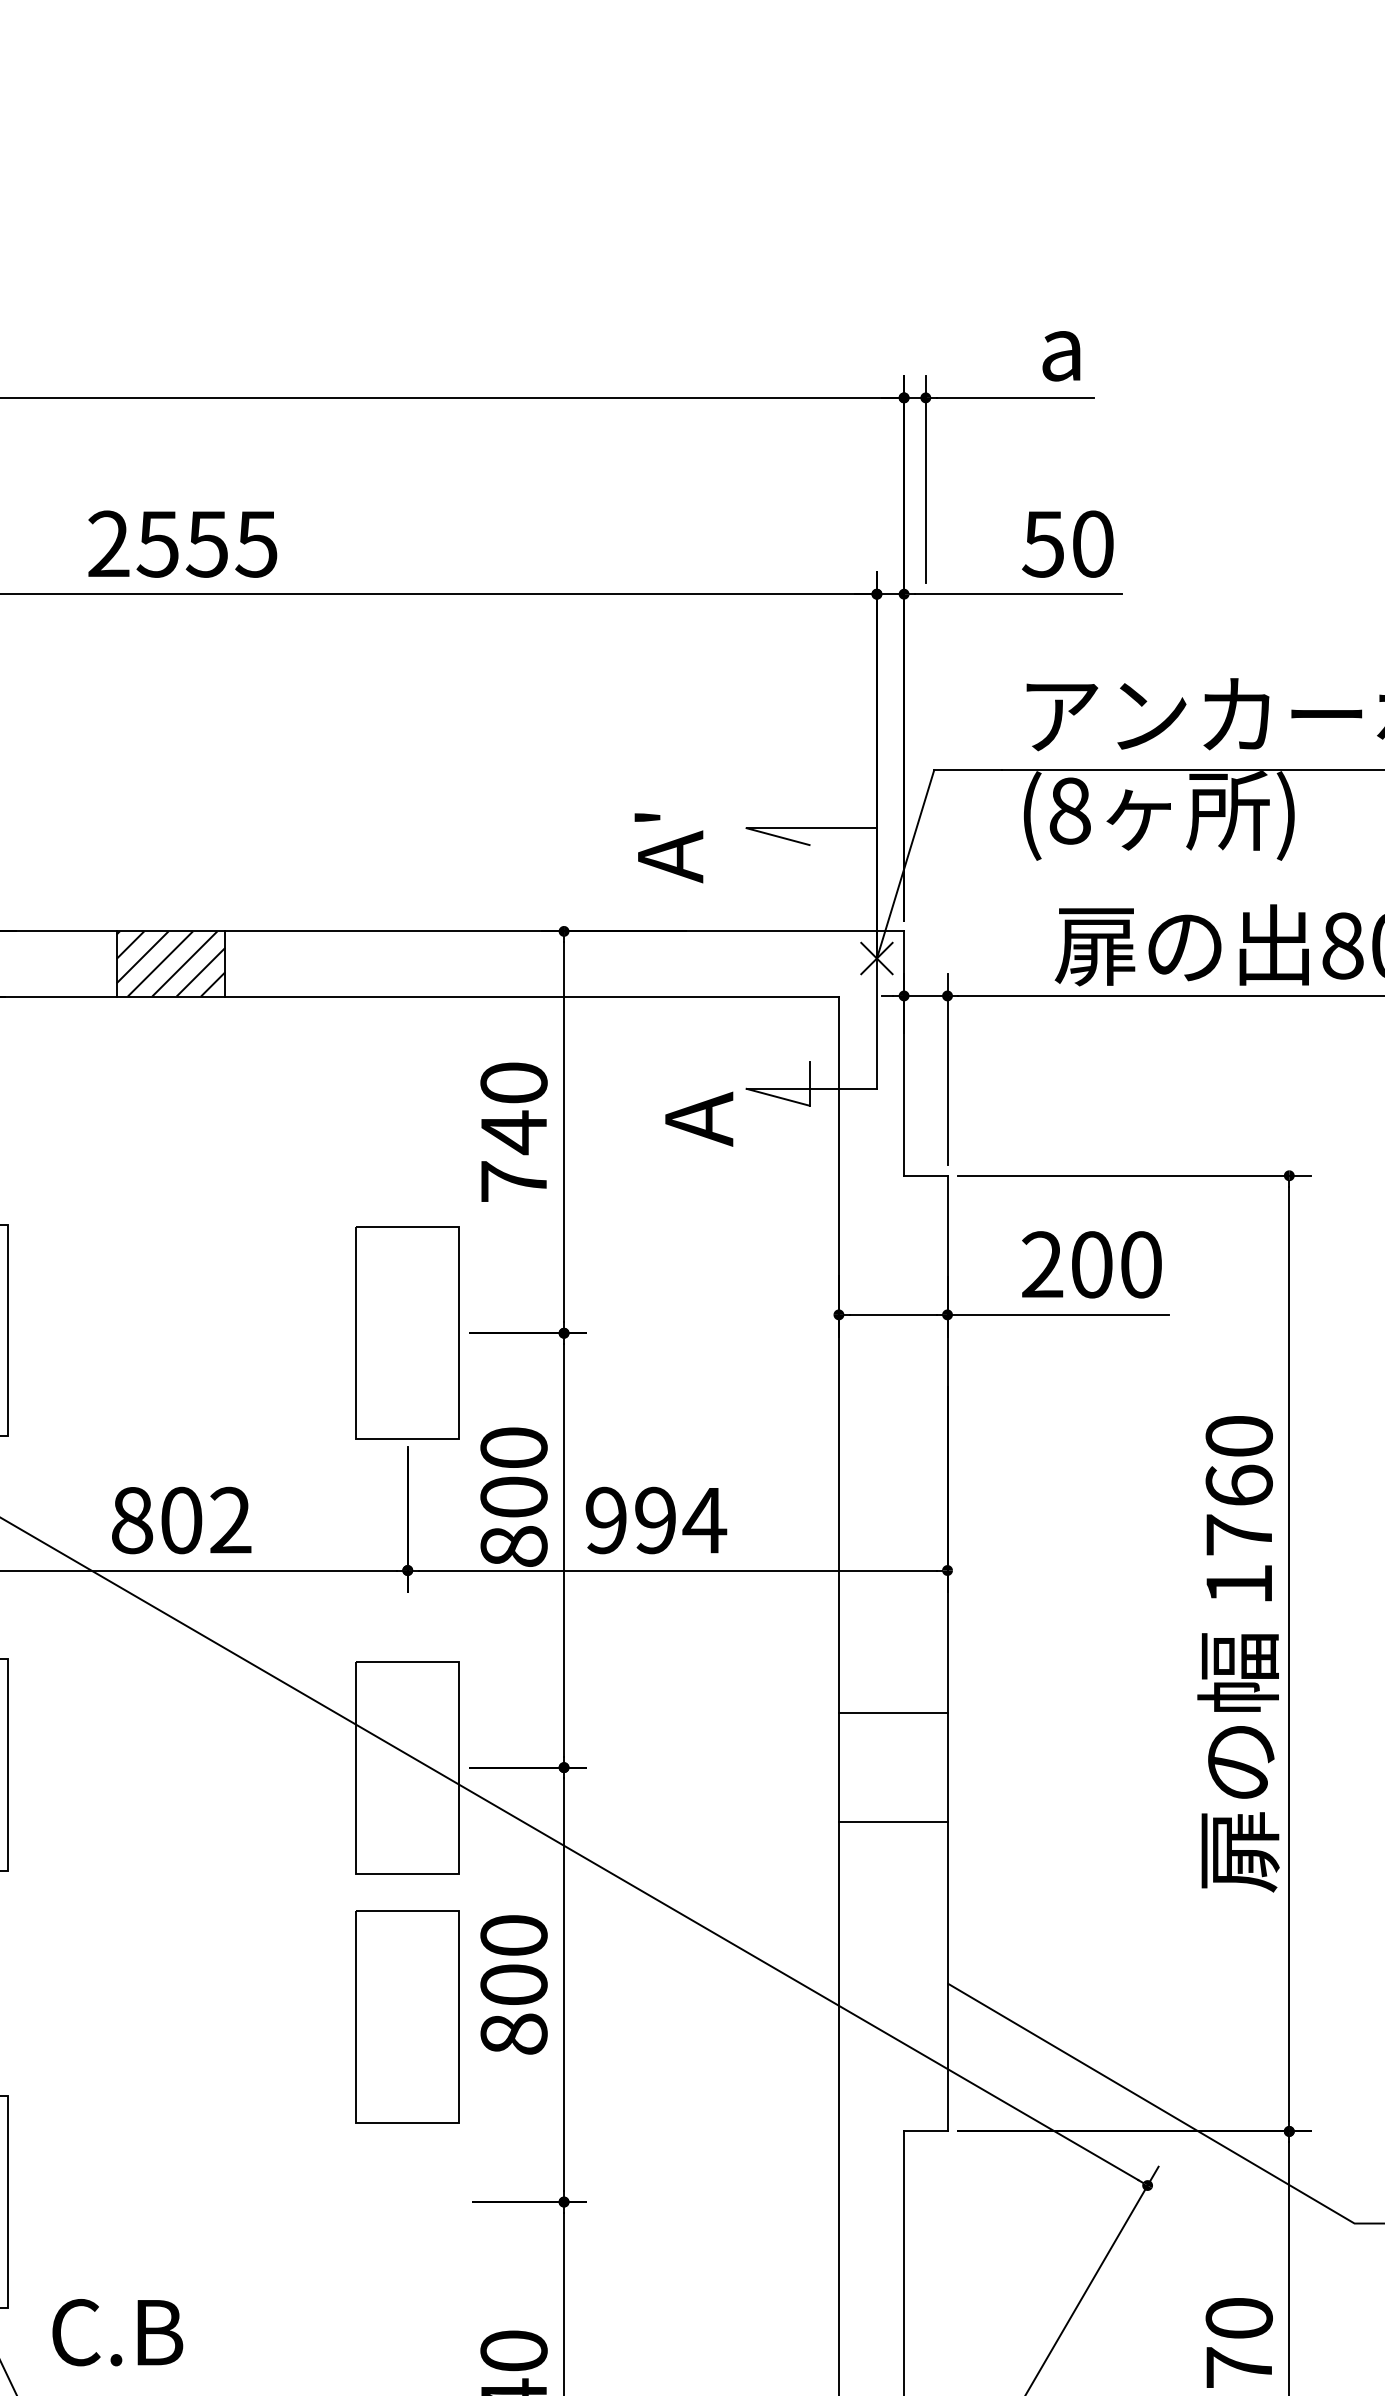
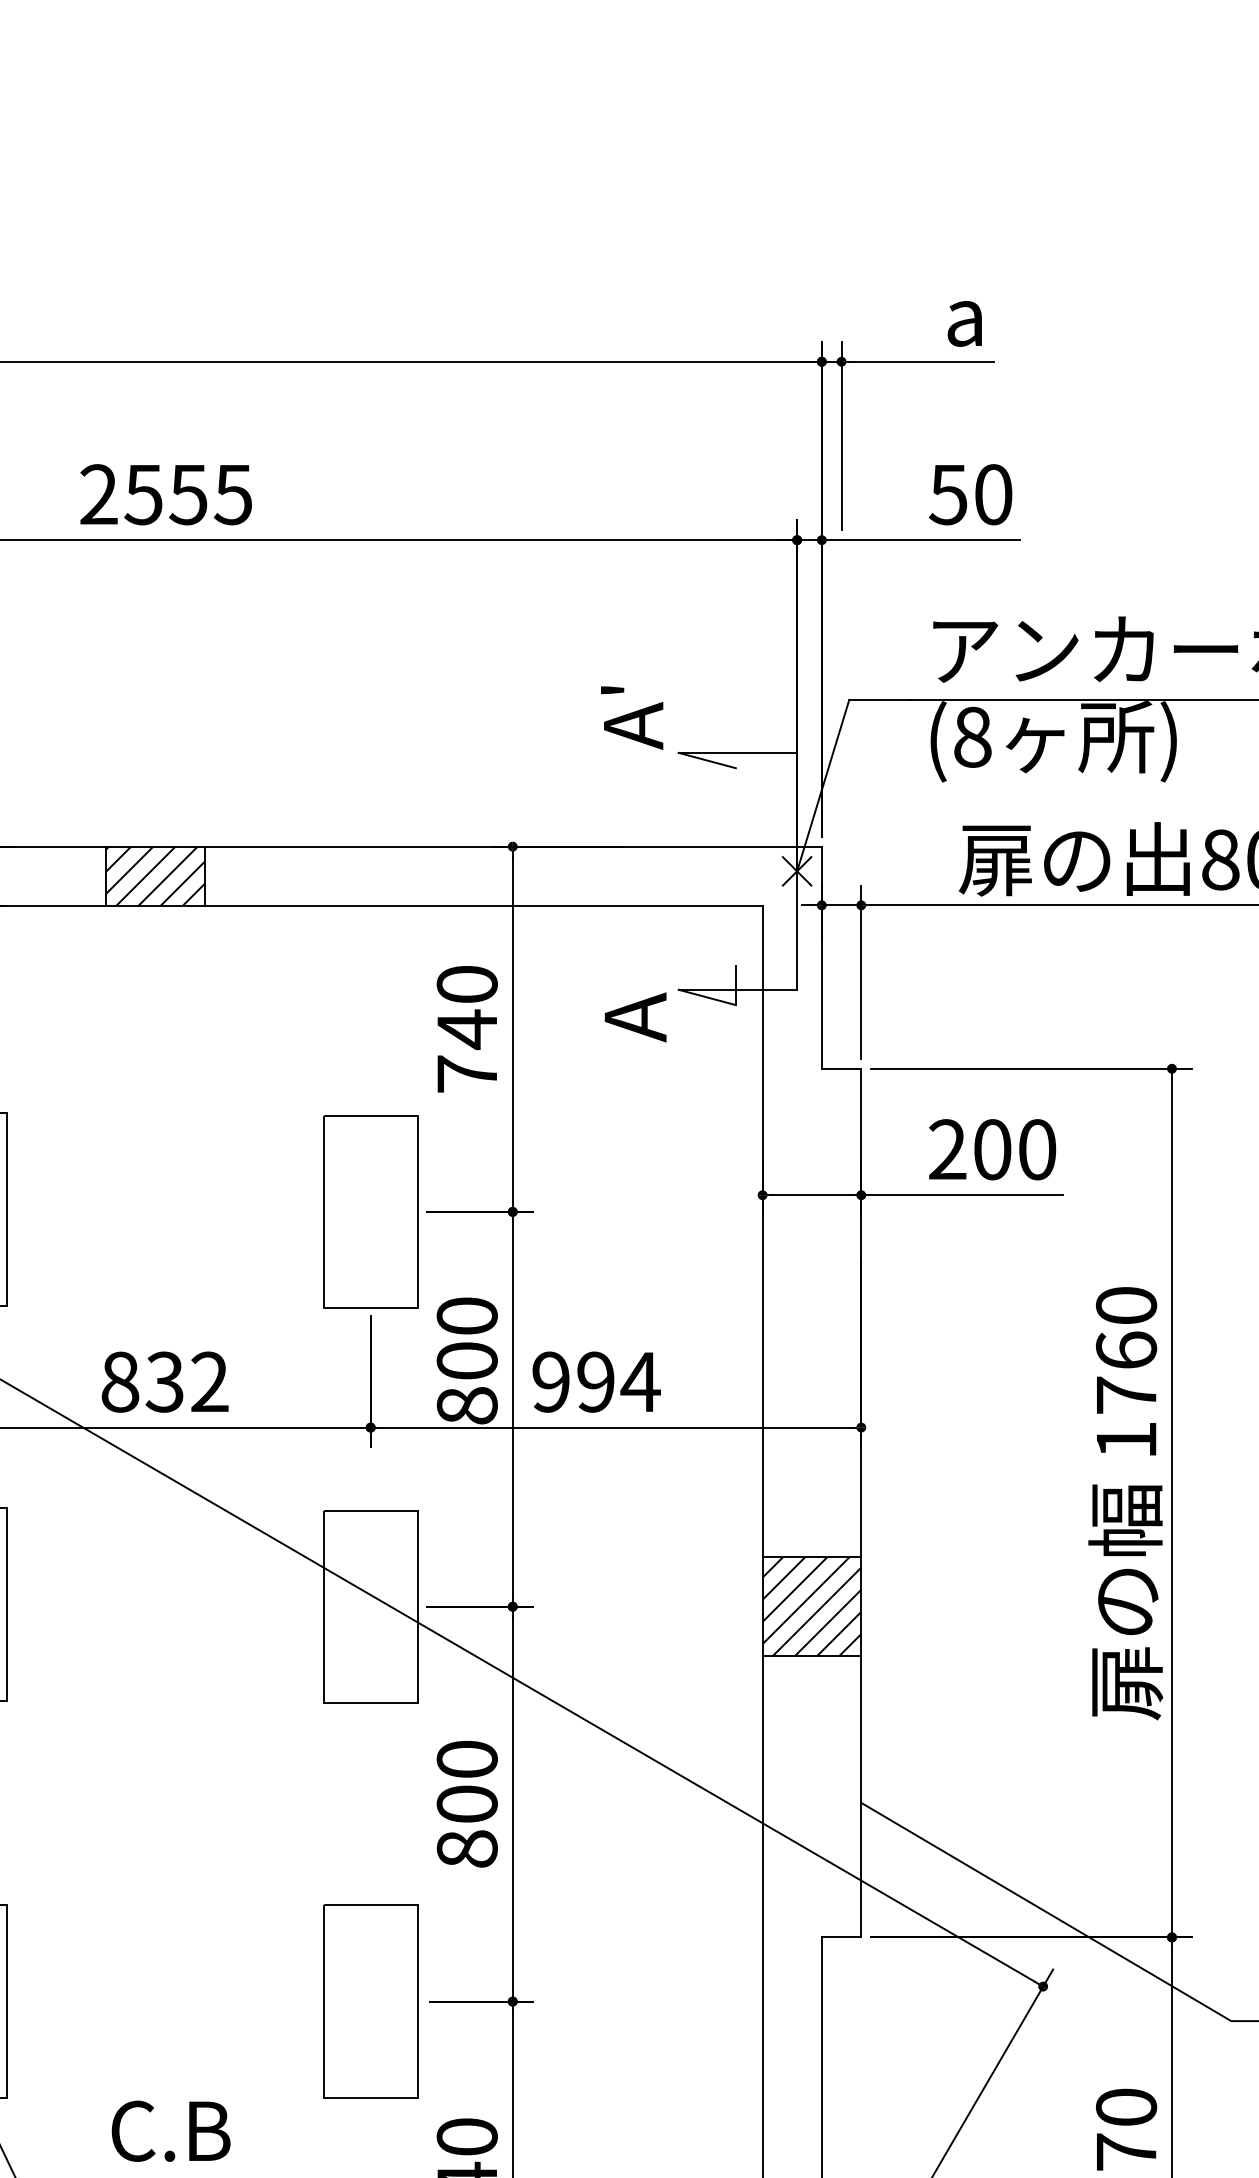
text: (669, 847) -> (632, 717), moved
text: (180, 1519) -> (164, 1381), 802 -> 832
hatch: (892, 1767) -> (811, 1606), added
part: (407, 2017) -> (370, 2001), moved
text: (117, 2331) -> (170, 2130), moved

